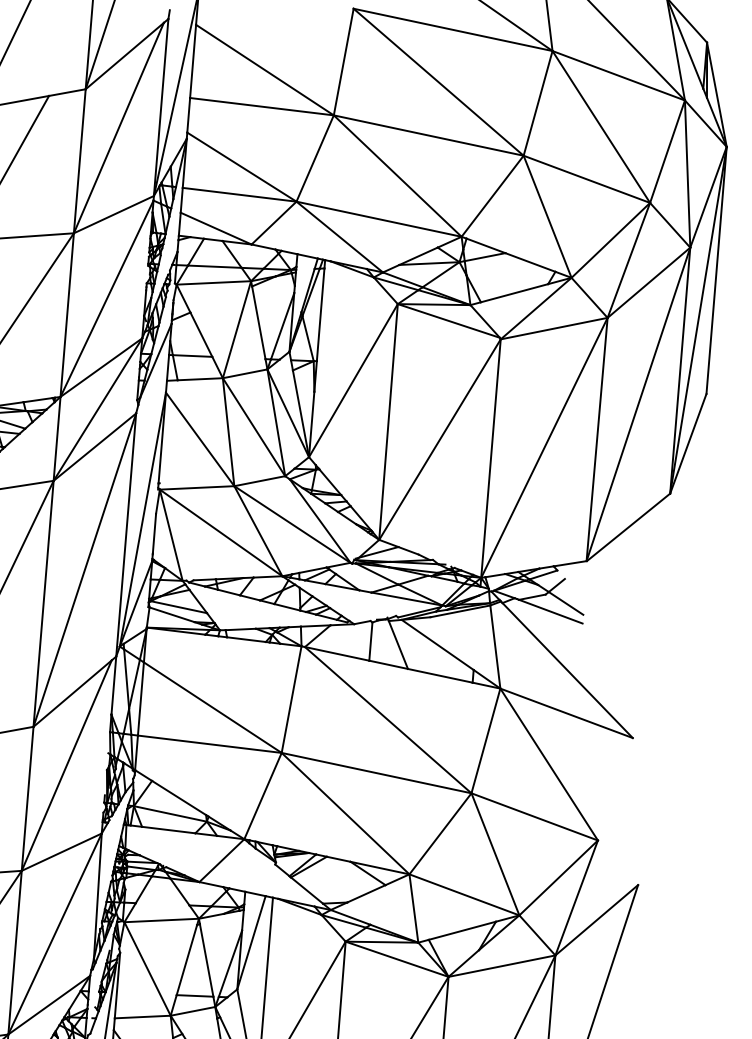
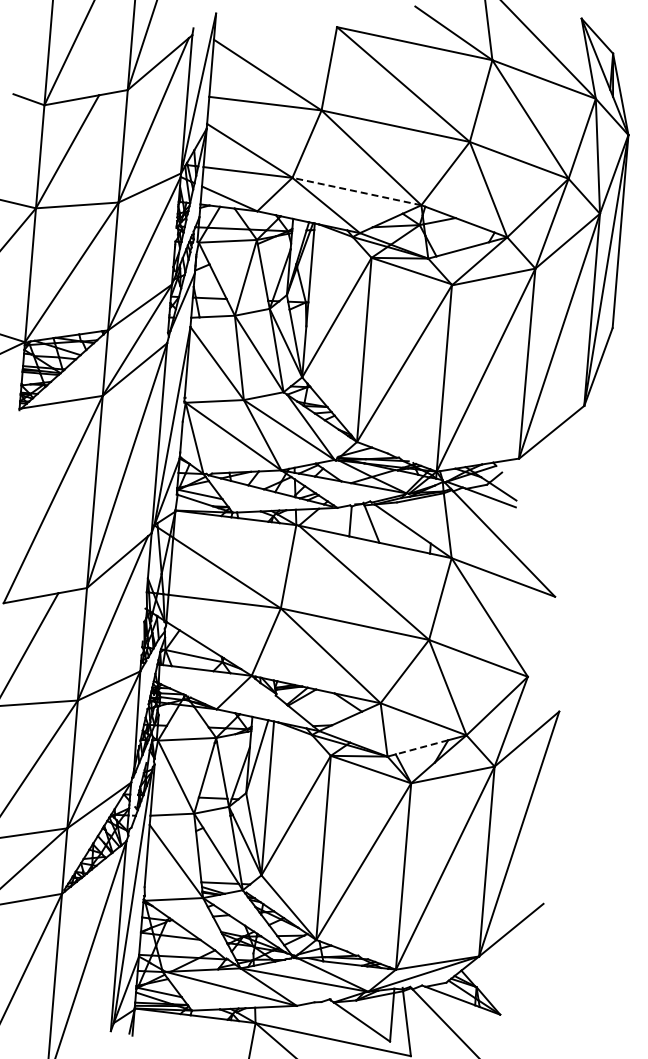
line: (378, 219) -> (356, 191), solid -> dashed
line: (461, 930) -> (421, 747), solid -> dashed

